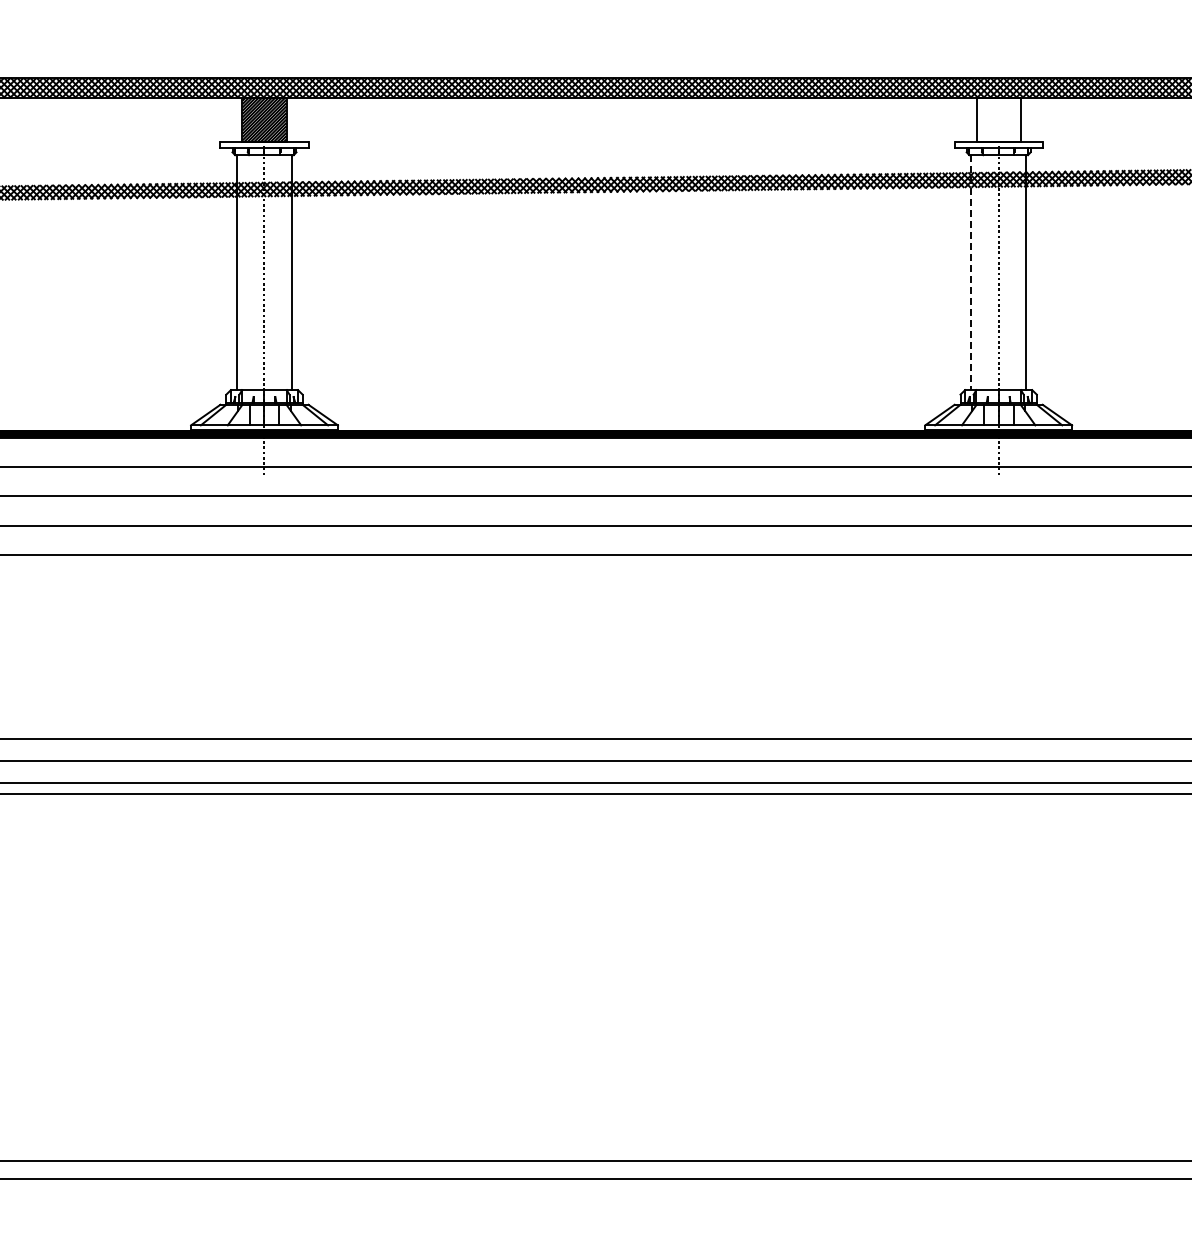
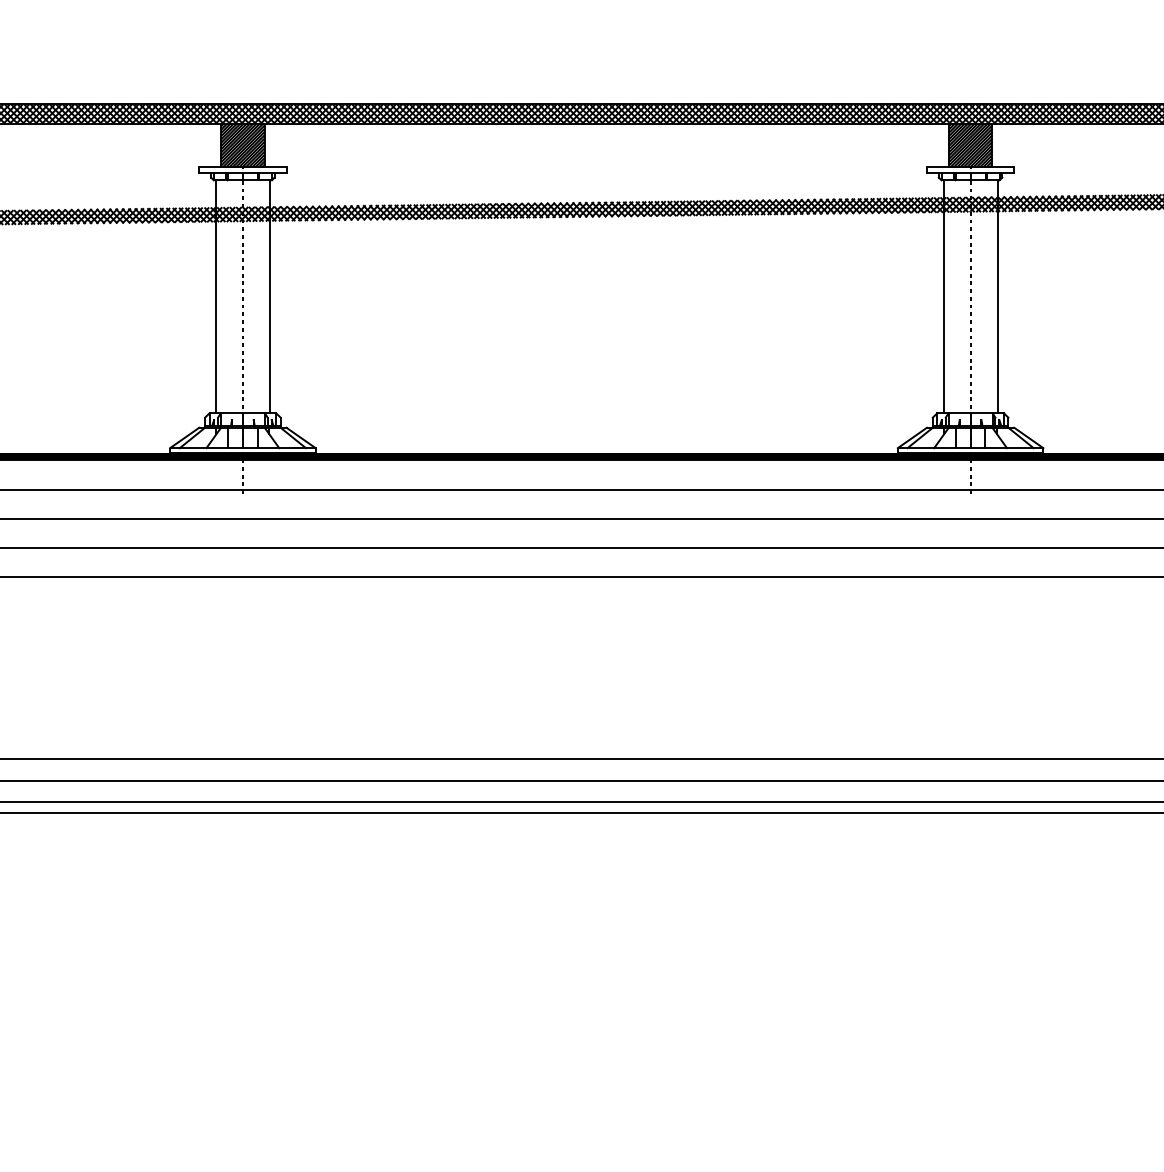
hatch: (998, 119) -> (970, 144), added
line: (971, 273) -> (943, 297), dashed -> solid

